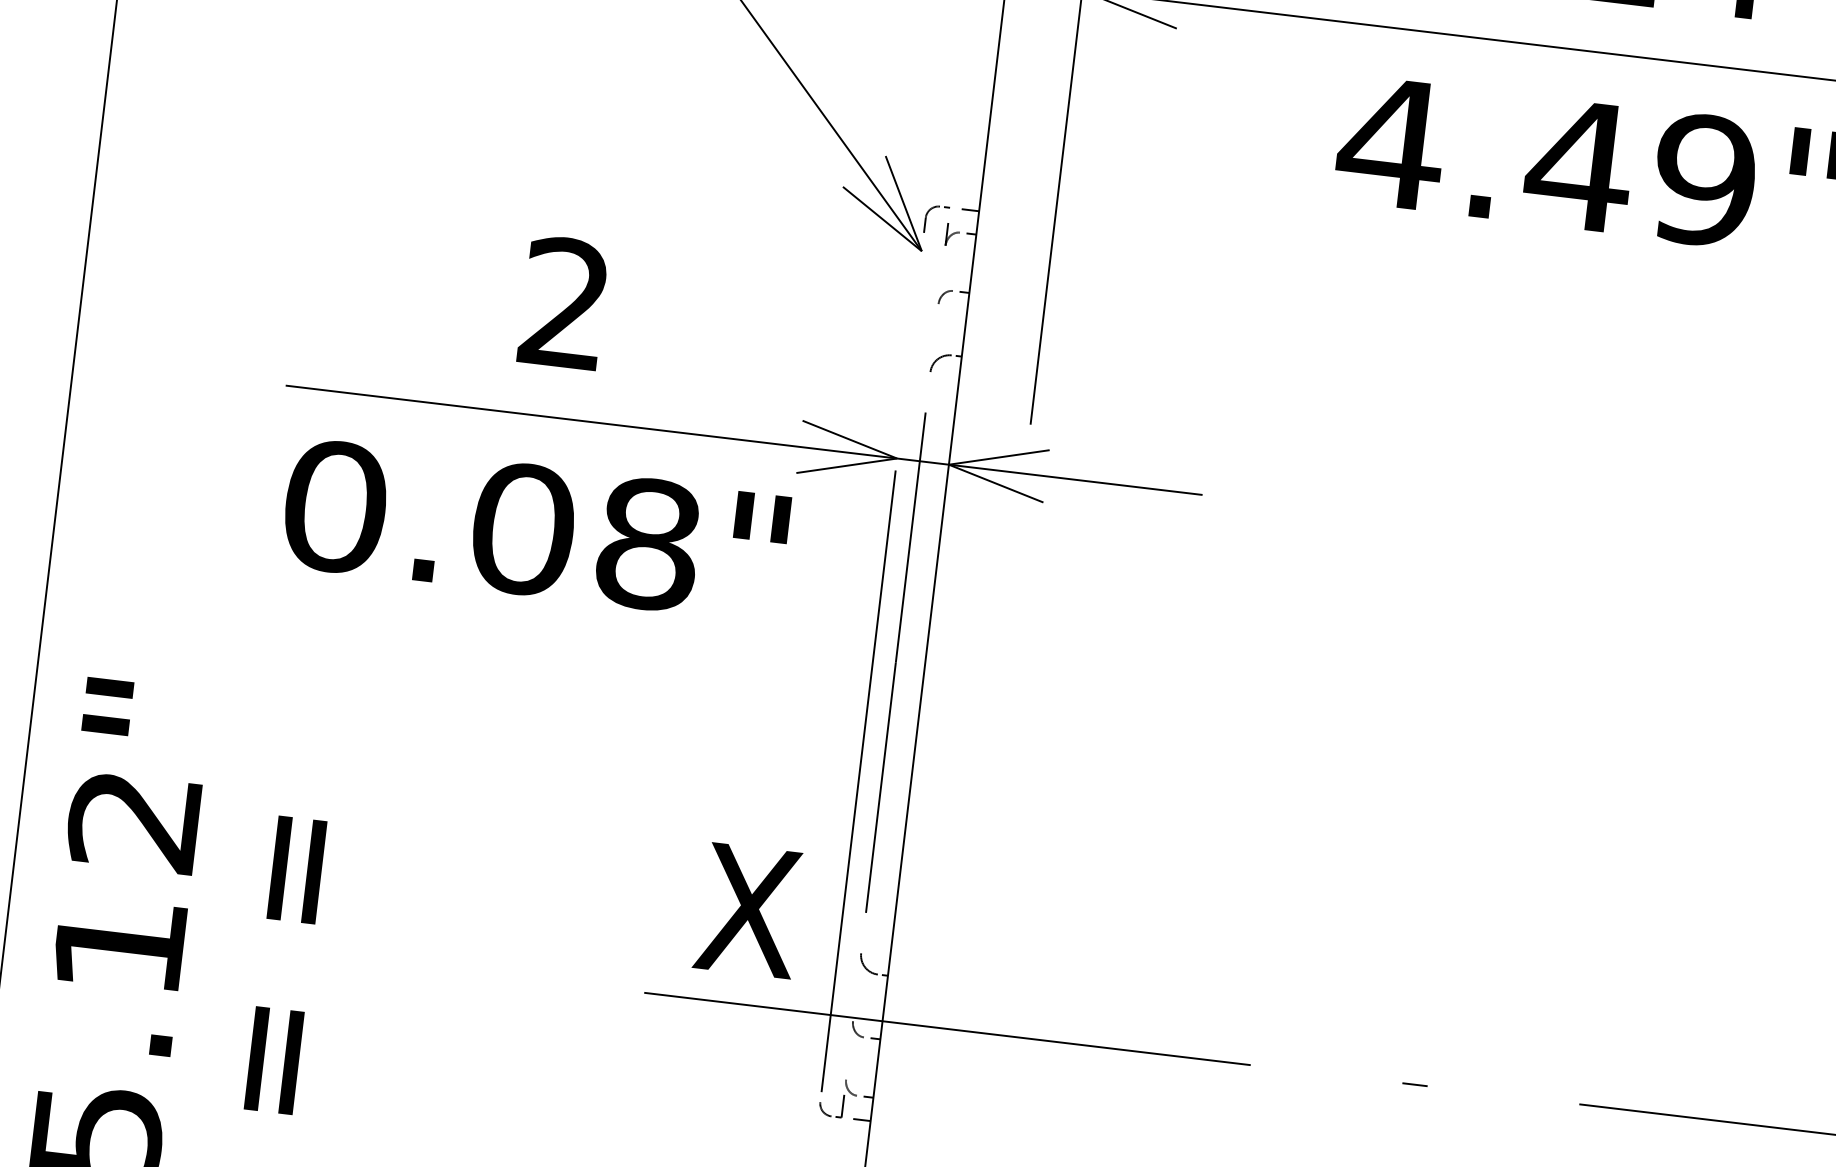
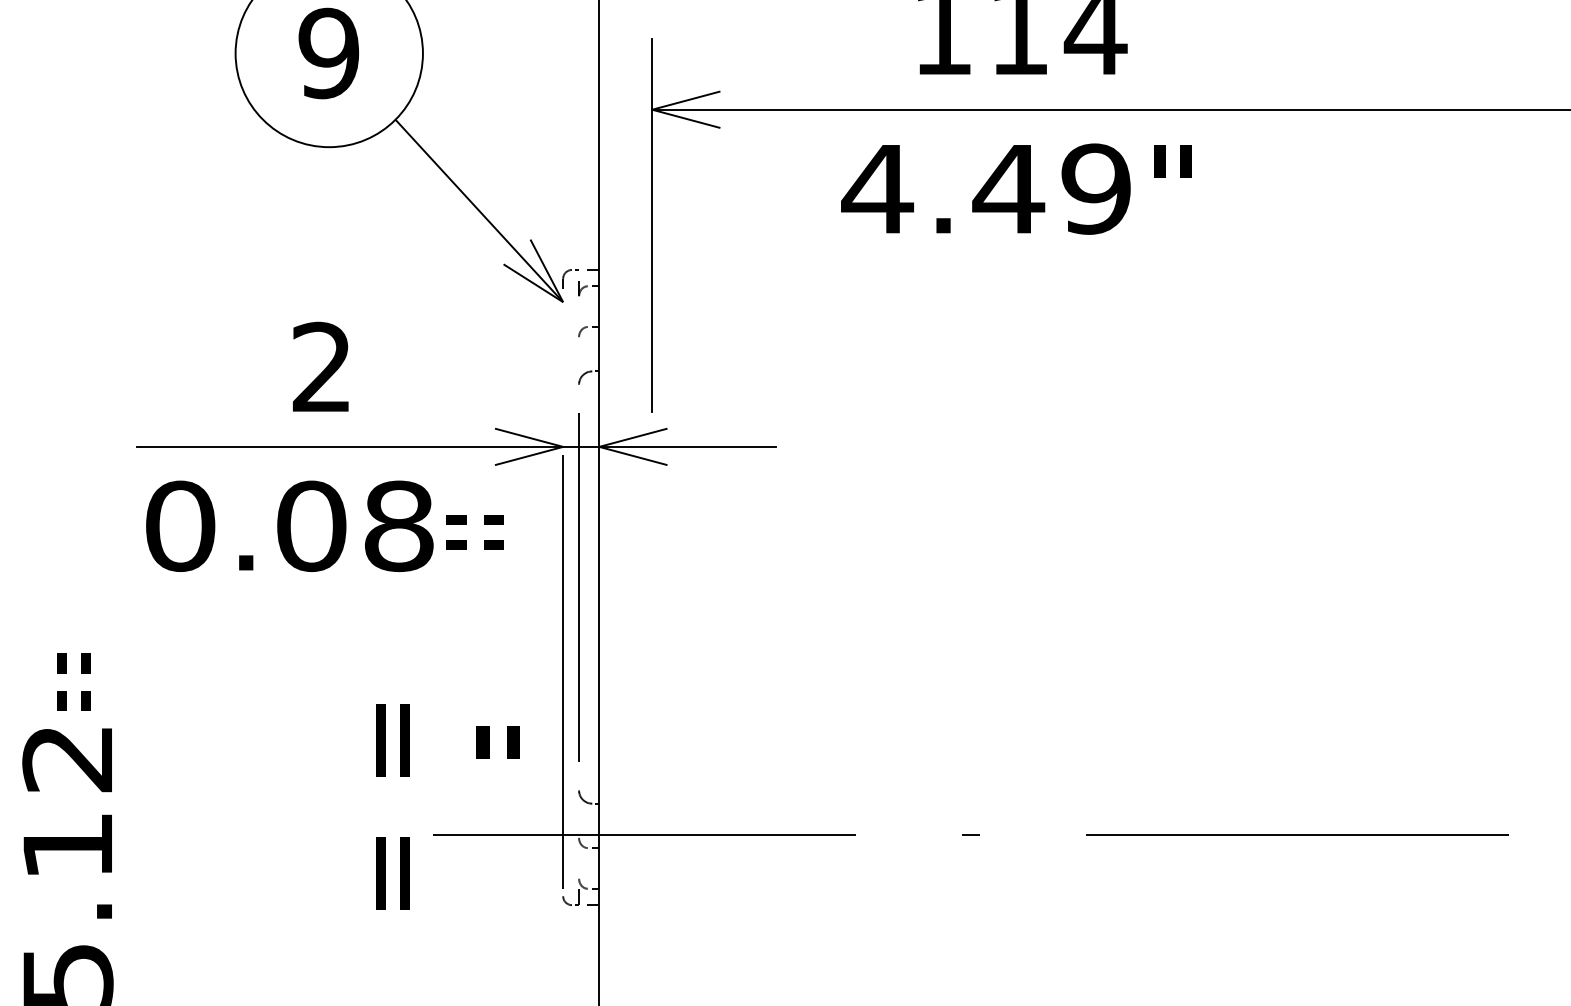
text: (758, 541) -> (474, 515), " -> = =
text: (132, 708) -> (57, 681), " -> = =
text: (747, 910) -> (497, 770), X -> "
text: (285, 964) -> (392, 806), moved

